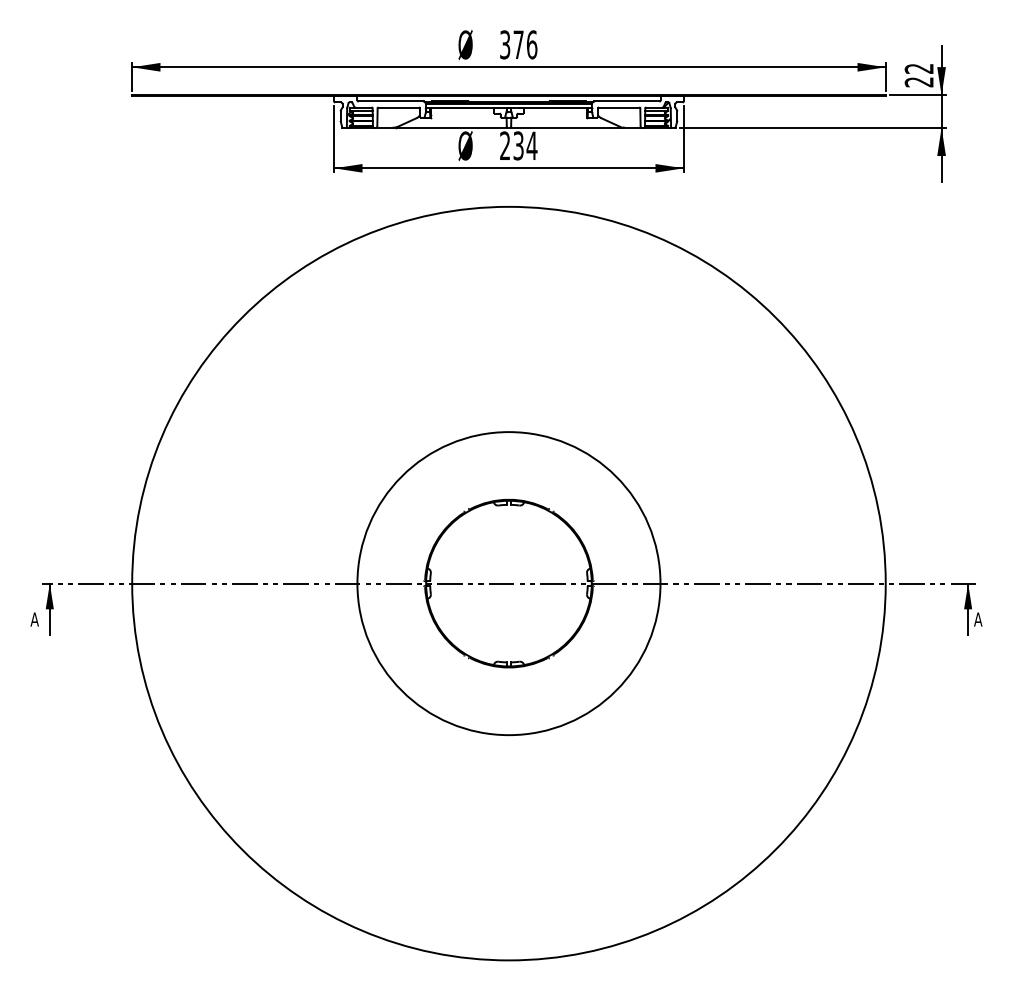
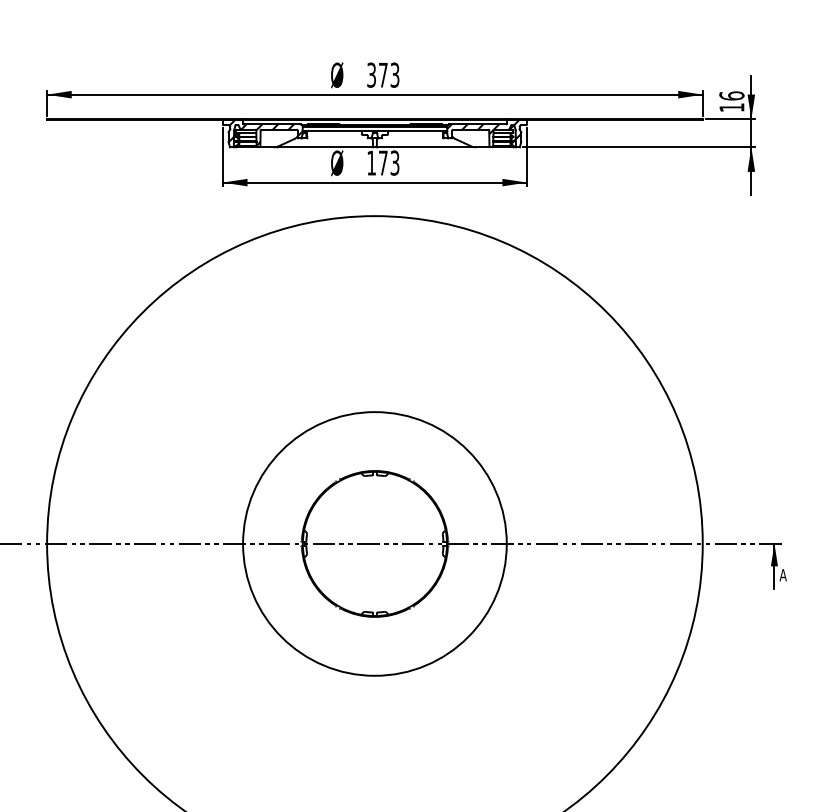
text: (532, 44) -> (395, 74), 376 -> 373
text: (918, 75) -> (731, 101), 22 -> 16
hatch: (383, 111) -> (265, 133), added
hatch: (634, 111) -> (484, 133), added
text: (518, 145) -> (383, 162), 234 -> 173

